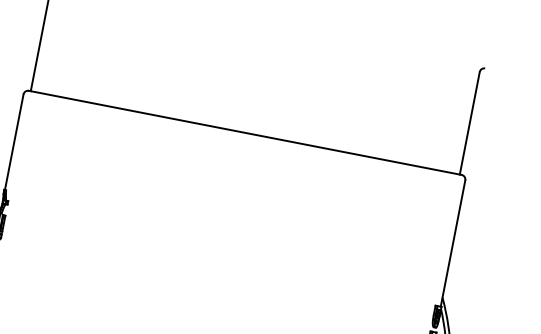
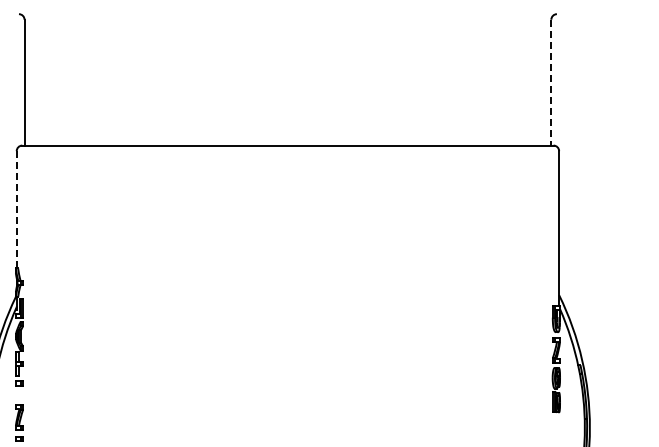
line: (469, 123) -> (551, 82), solid -> dashed
line: (14, 141) -> (16, 209), solid -> dashed

